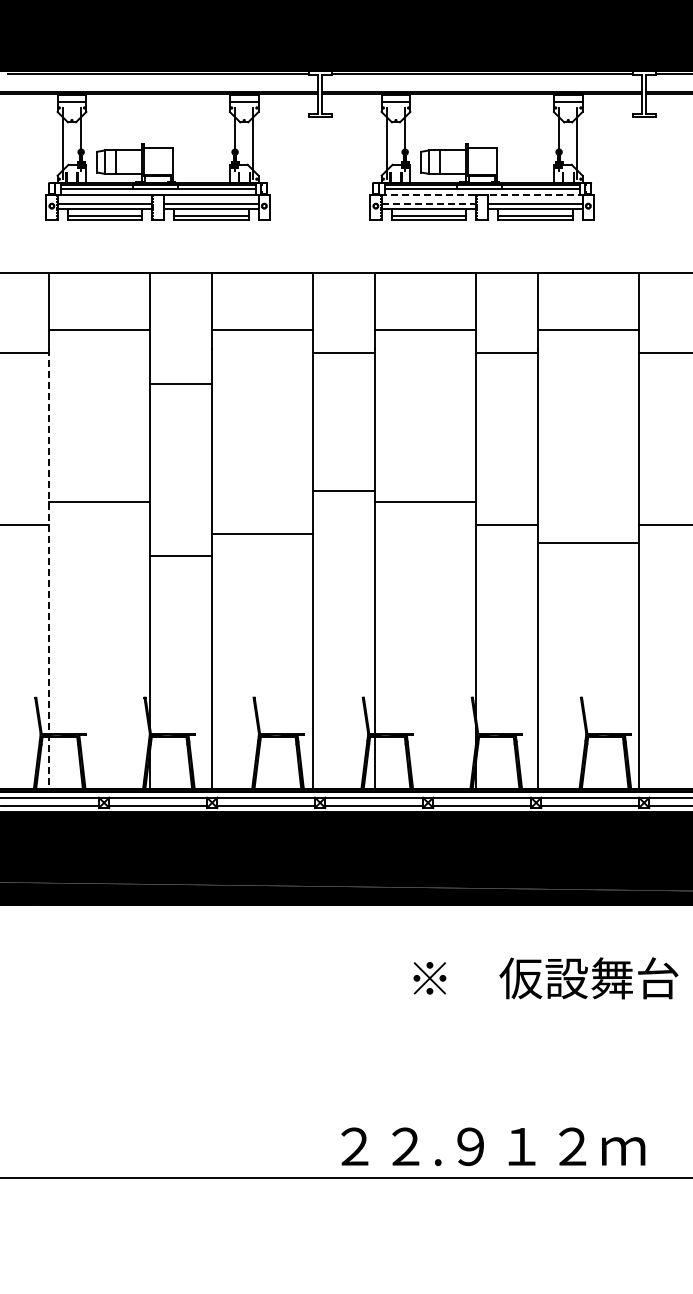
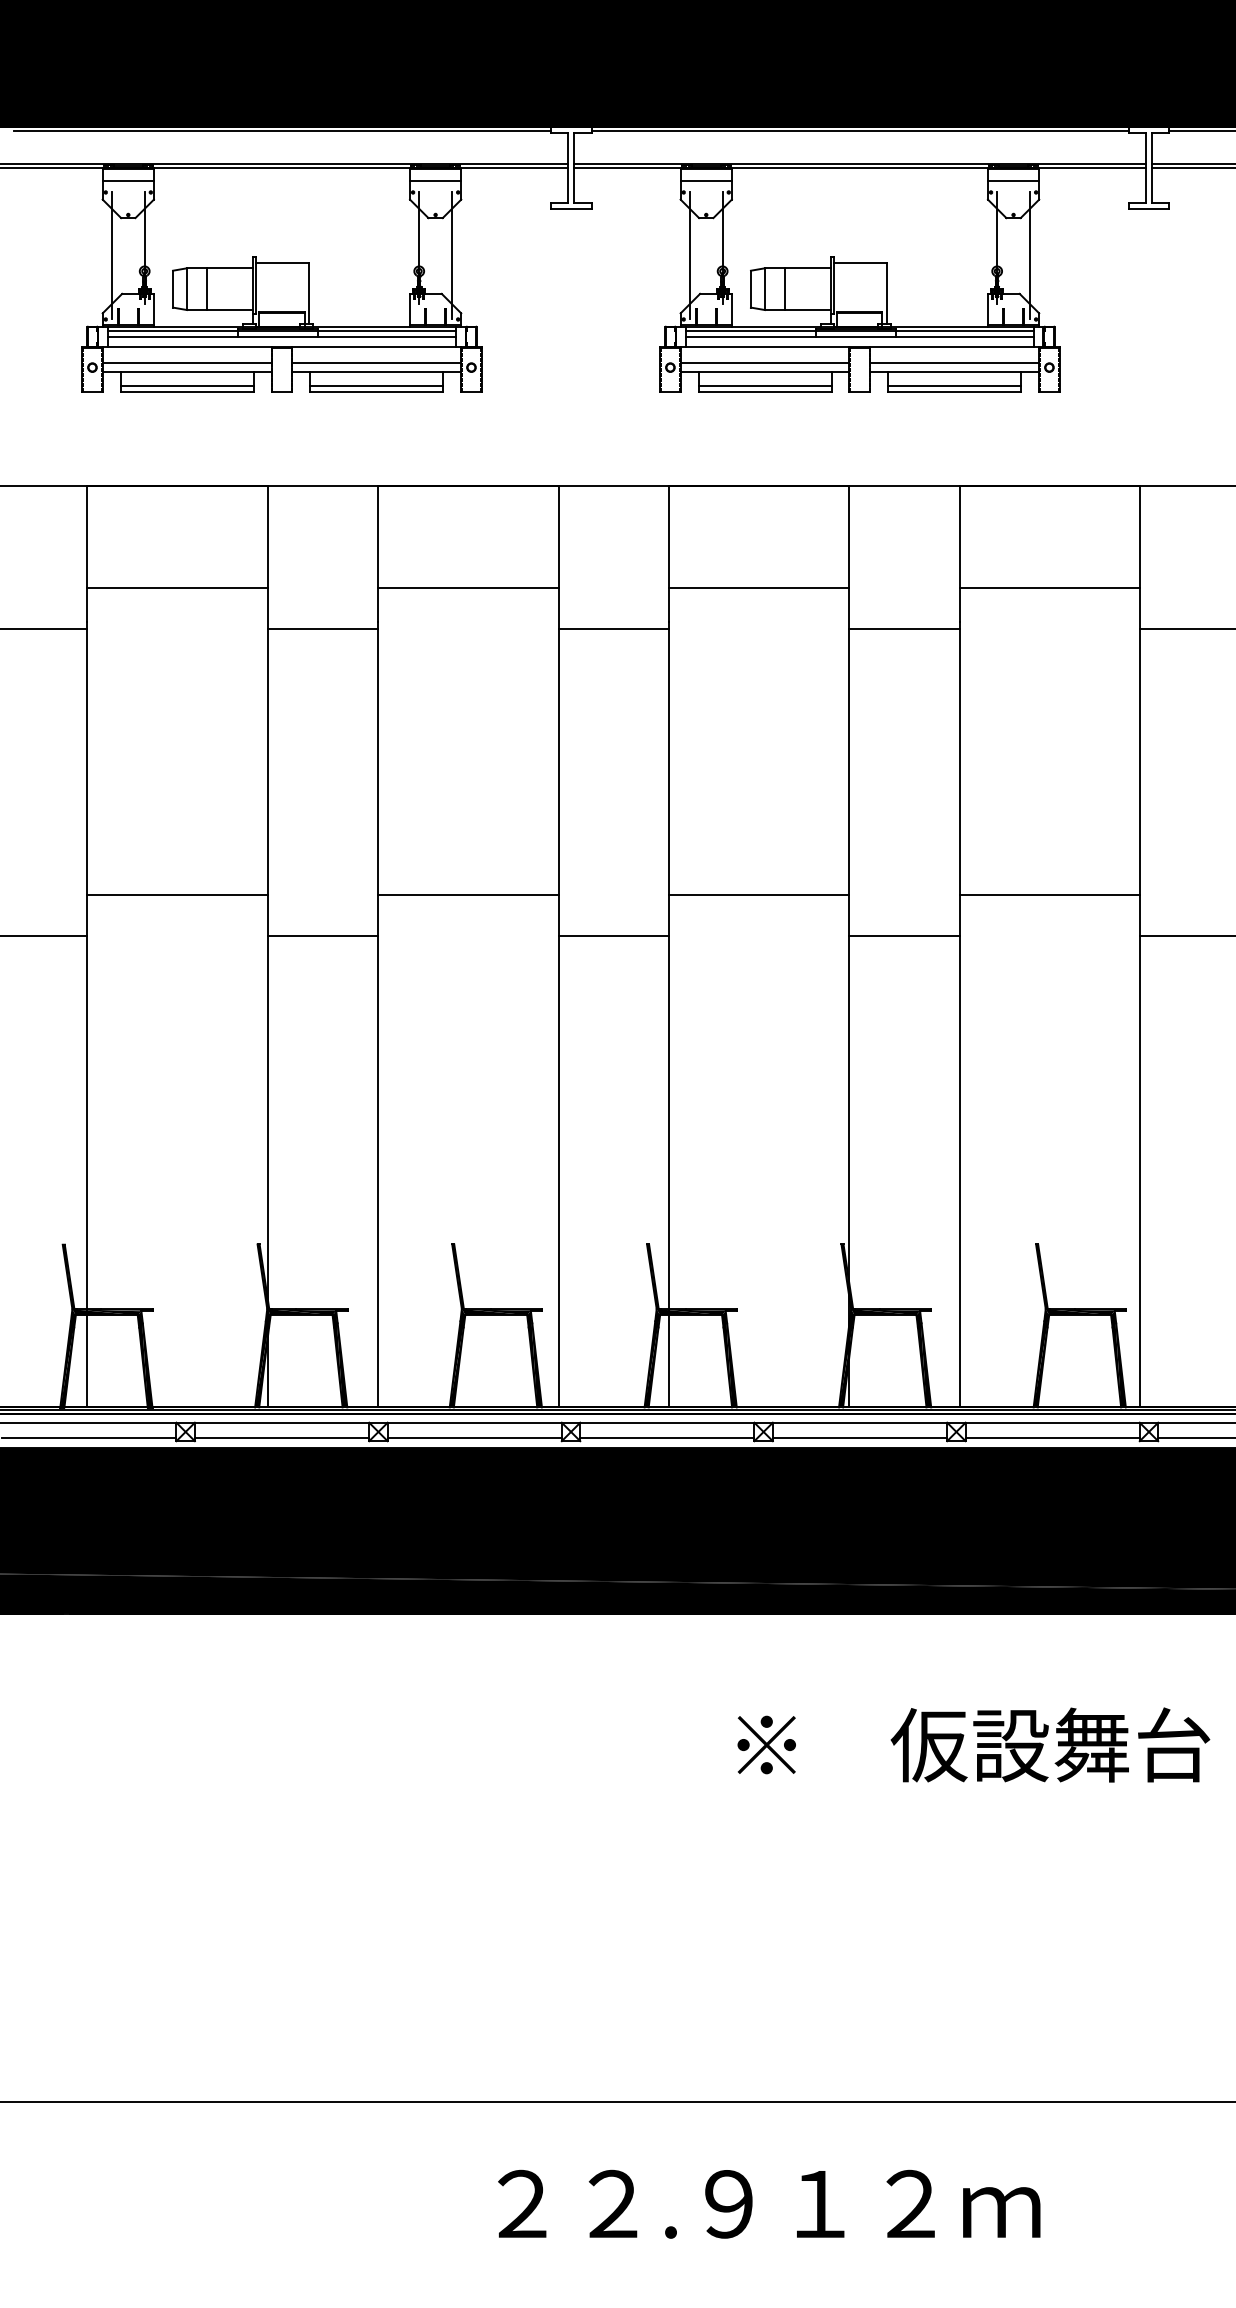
line: (481, 194) -> (858, 346), dashed -> solid
line: (429, 203) -> (766, 362), dashed -> solid
line: (181, 383) -> (323, 628), moved
line: (344, 490) -> (614, 935), moved
line: (262, 533) -> (468, 894), moved
line: (588, 542) -> (1049, 894), moved
line: (181, 555) -> (323, 935), moved
line: (49, 569) -> (88, 1015), dashed -> solid
text: (493, 1146) -> (769, 2203), moved

